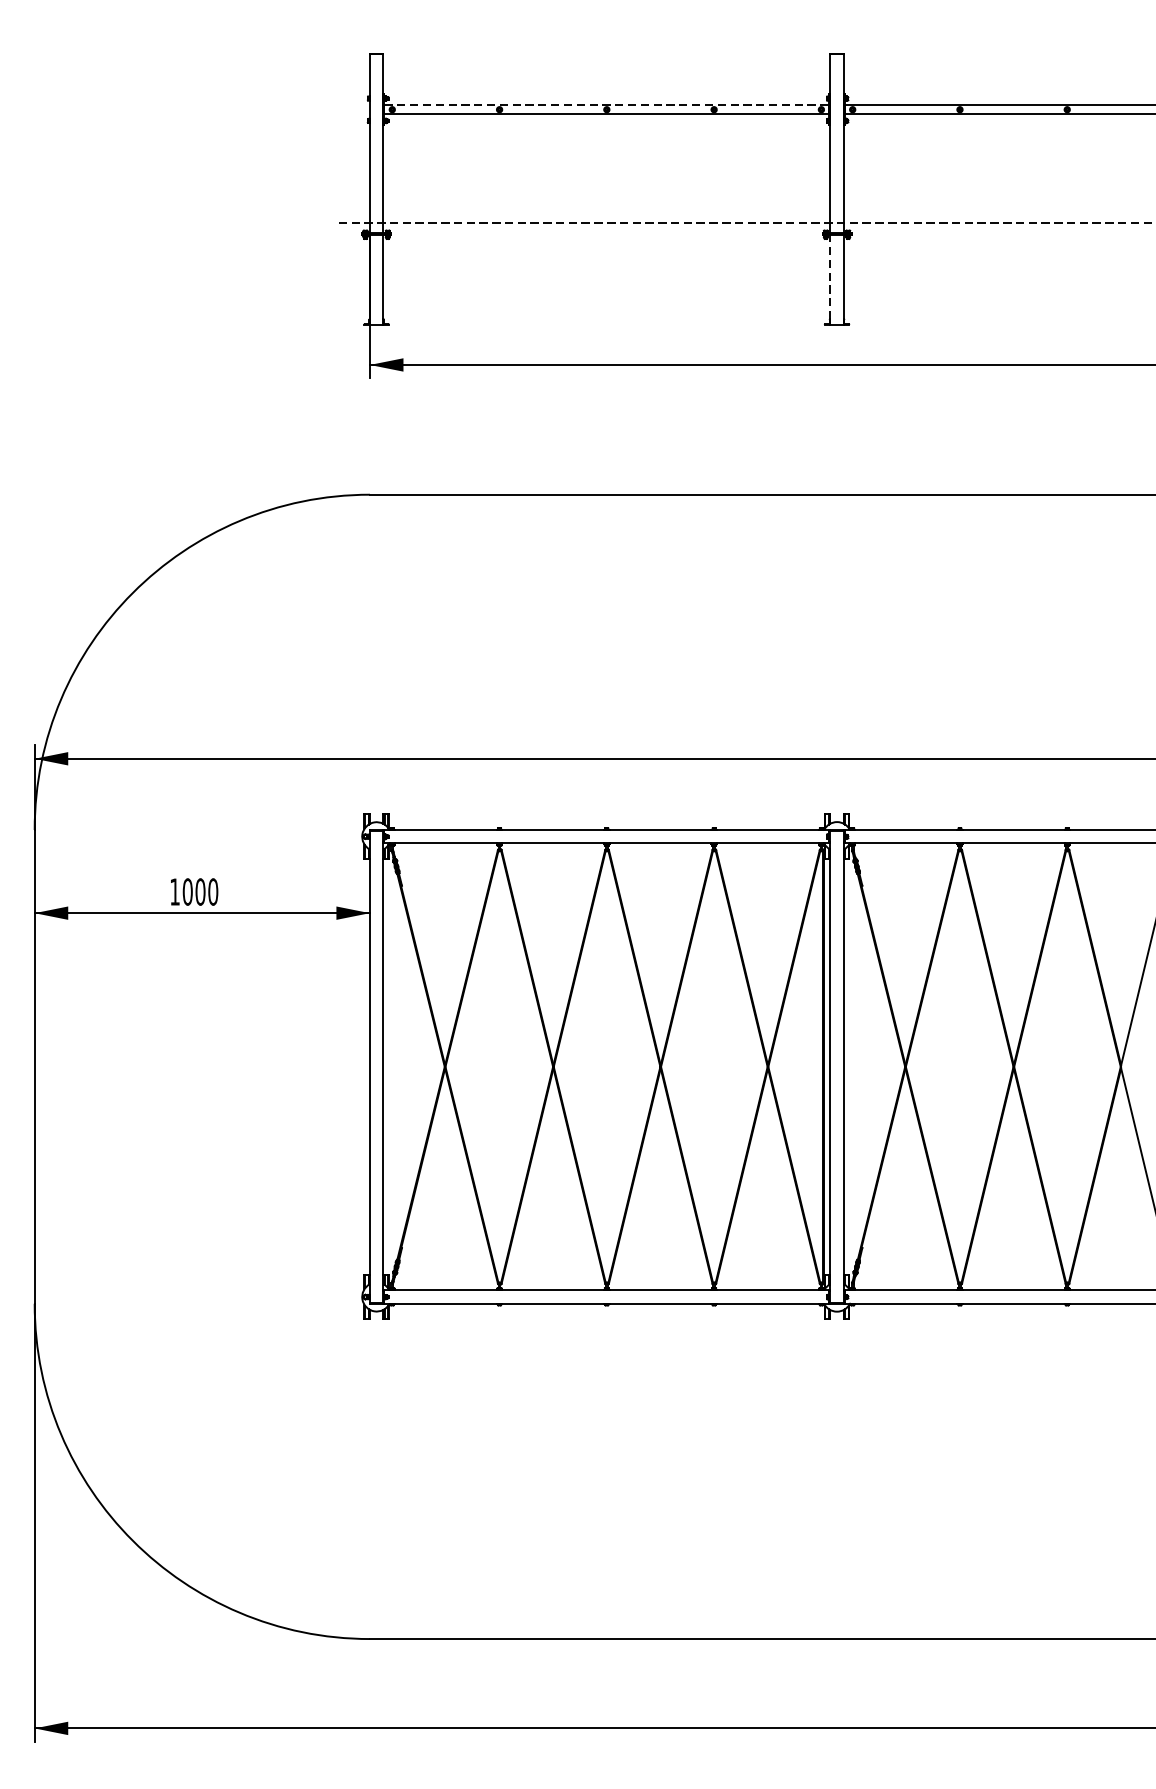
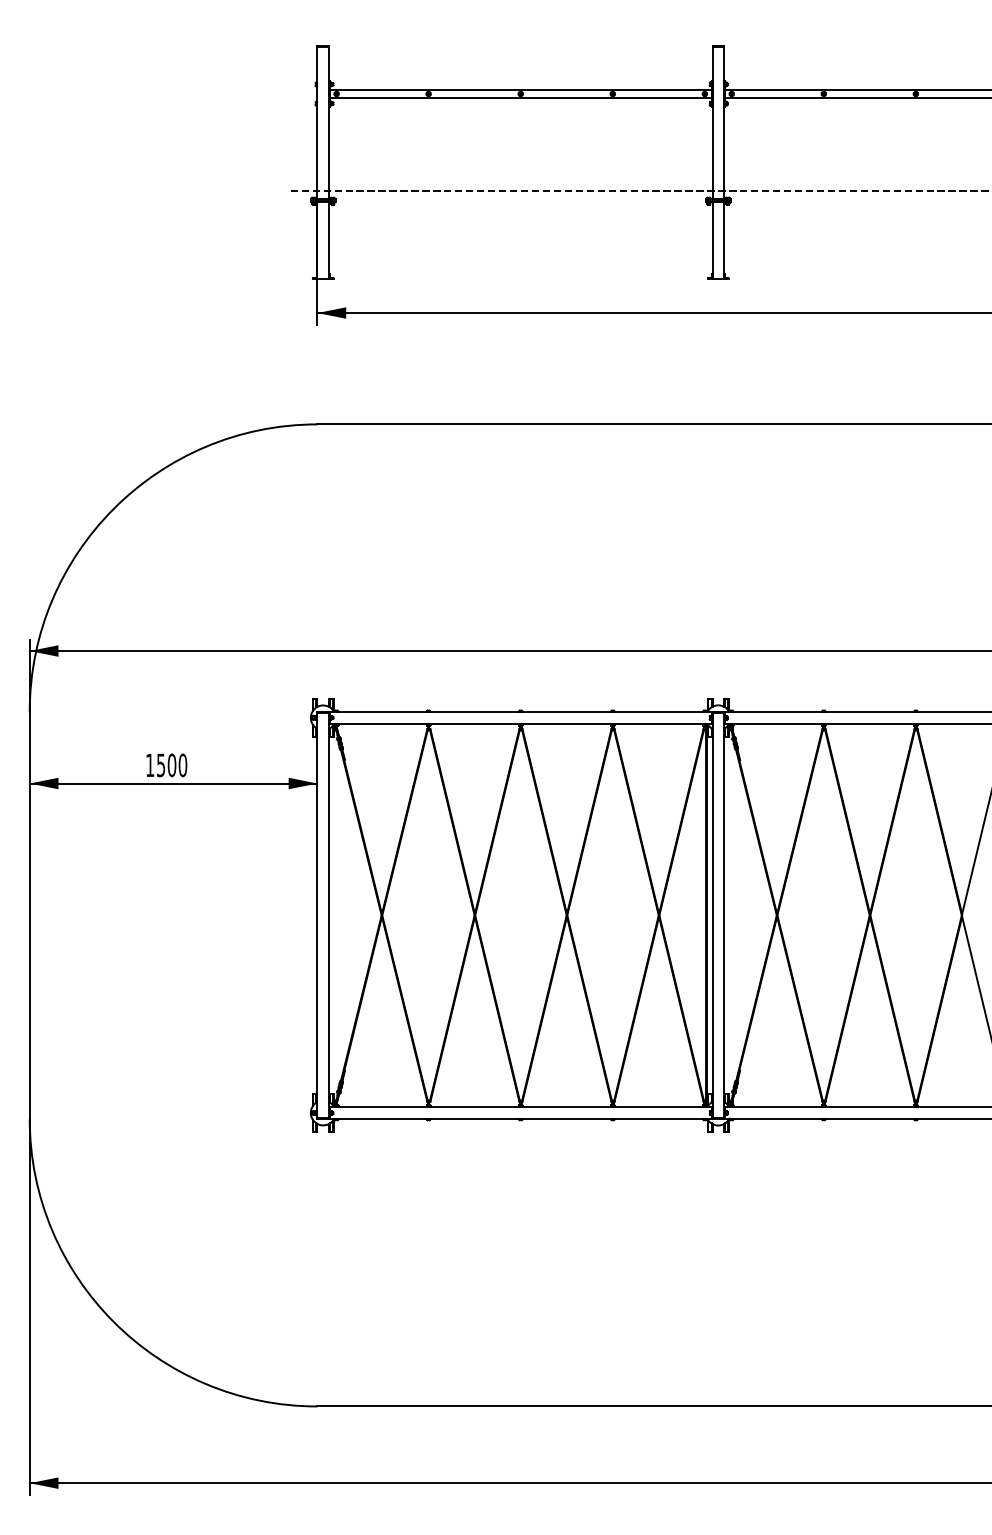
line: (606, 105) -> (520, 90), dashed -> solid
line: (830, 276) -> (712, 237), dashed -> solid
text: (187, 892) -> (160, 765), 1000 -> 1500

